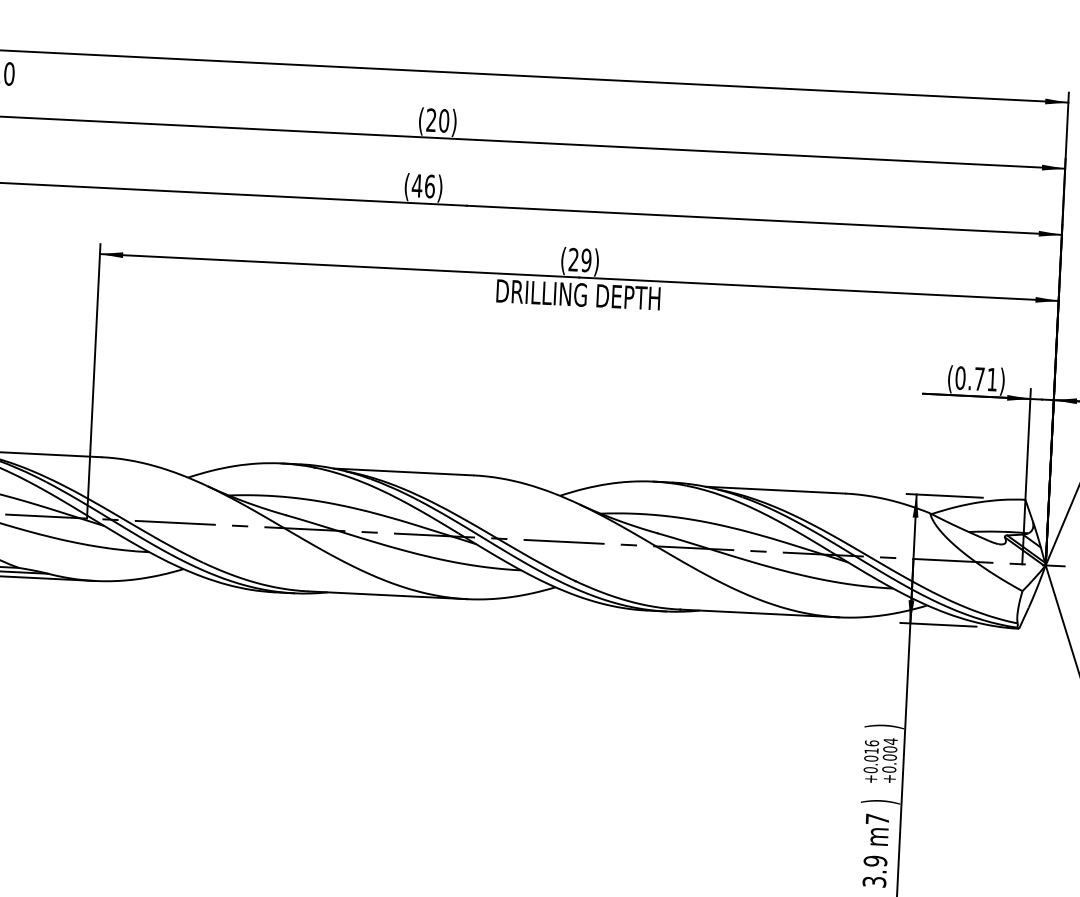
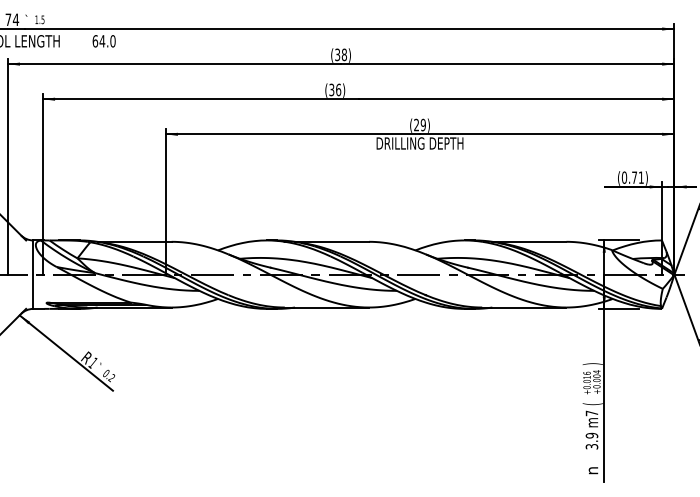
text: (438, 121) -> (341, 55), (20) -> (38)
text: (416, 184) -> (331, 89), (46) -> (36)
text: (879, 802) -> (592, 404), ) -> (

